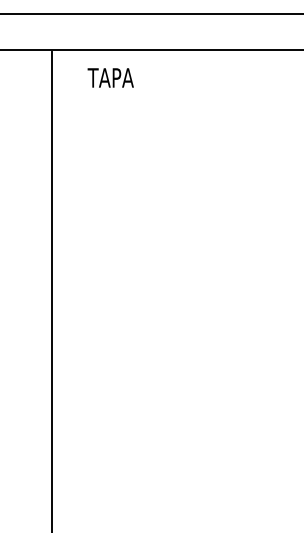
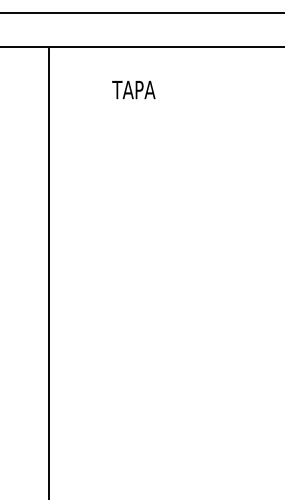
text: (110, 77) -> (133, 89), moved

